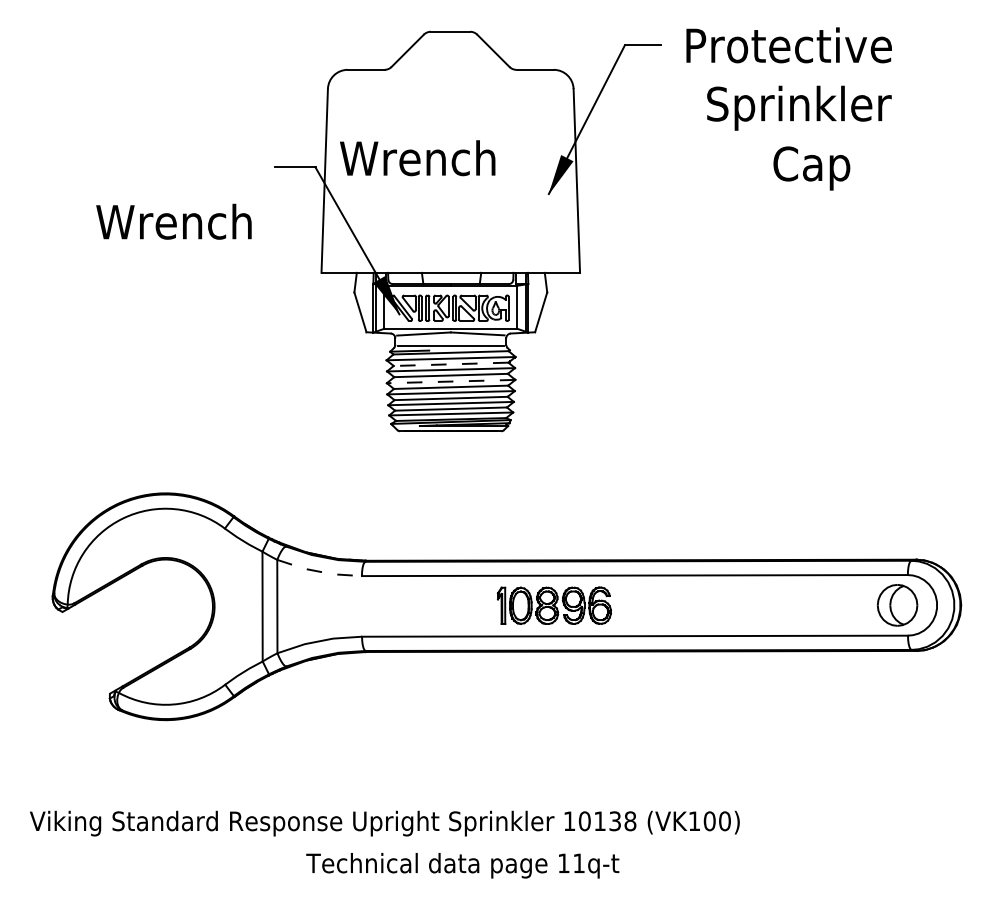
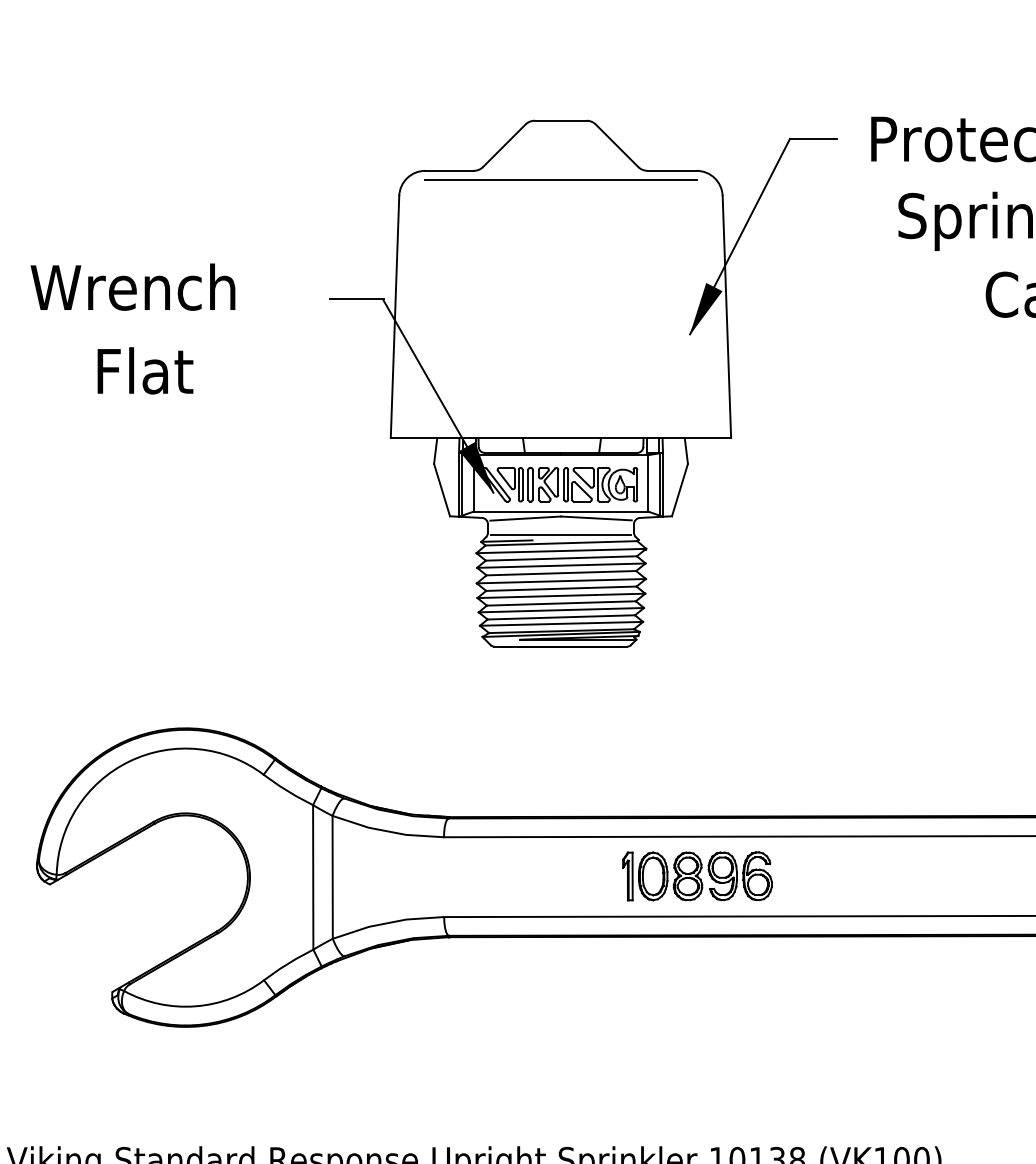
line: (450, 76) -> (560, 179), added
text: (417, 158) -> (132, 287), moved
text: (173, 221) -> (195, 370), Wrench -> Flat
line: (450, 364) -> (560, 558), dashed -> solid
line: (450, 381) -> (560, 581), dashed -> solid
line: (319, 571) -> (388, 831), dashed -> solid

